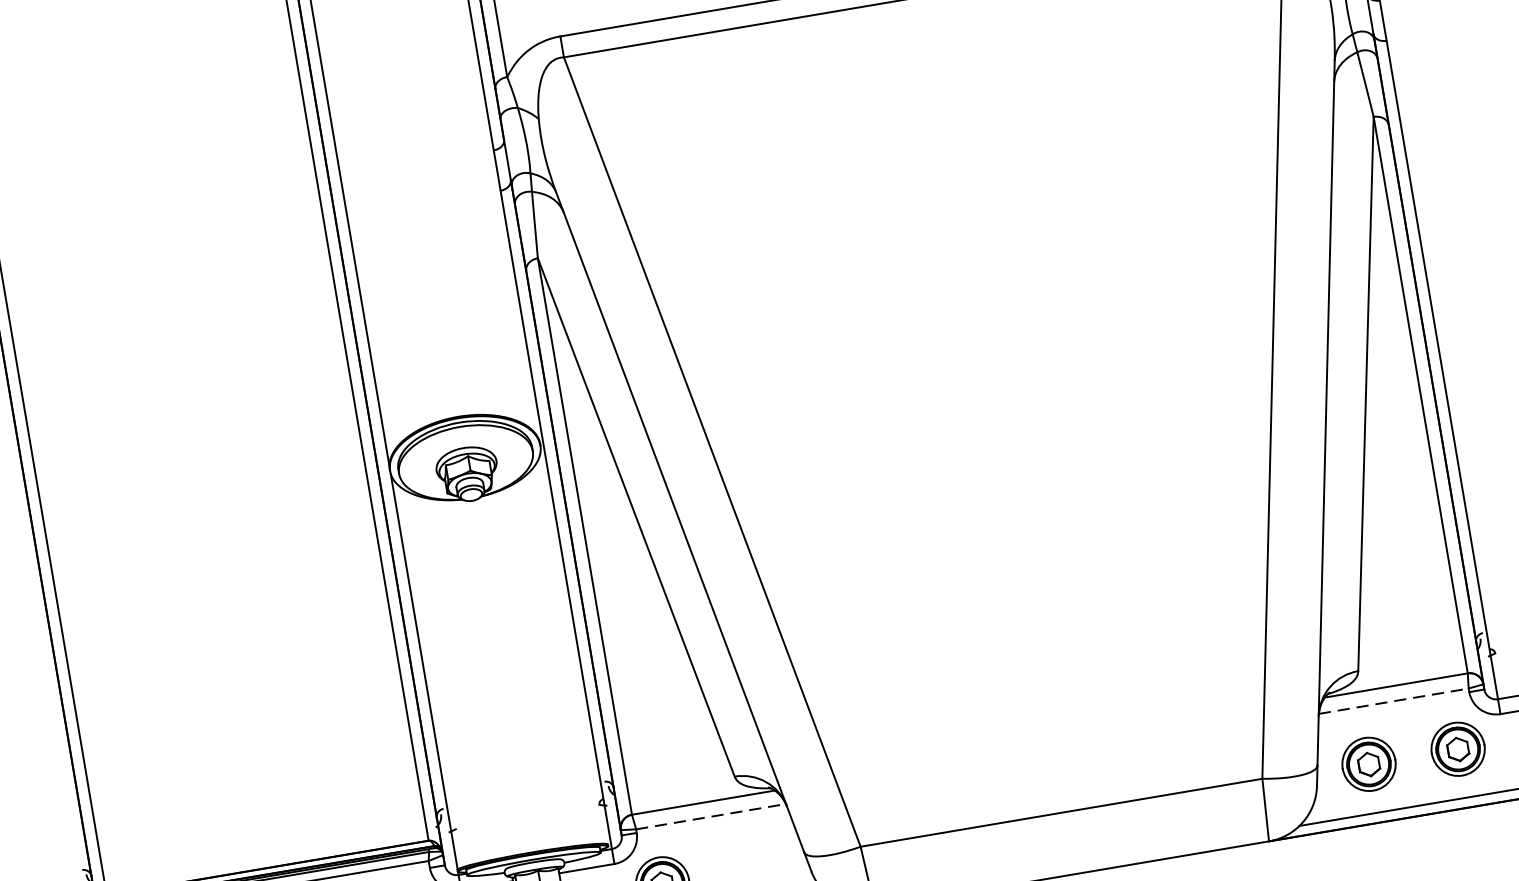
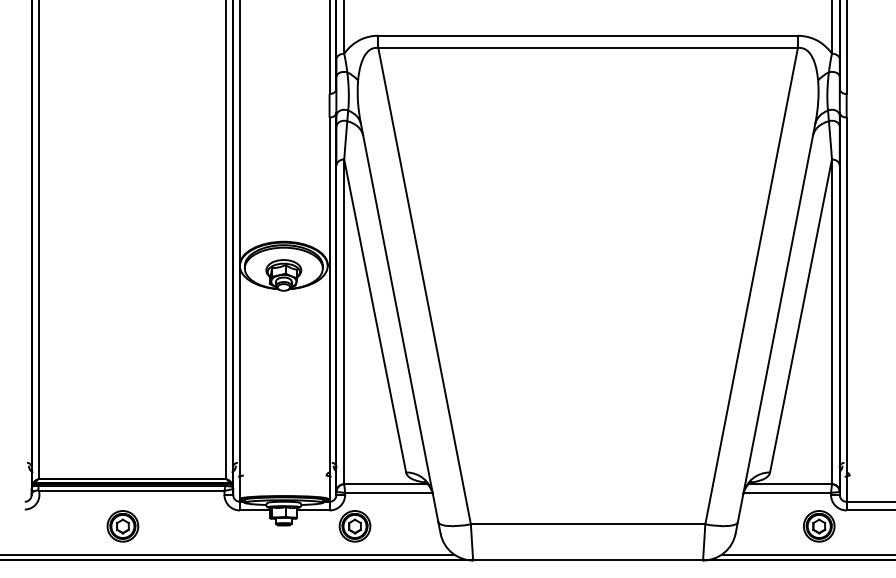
line: (1393, 700) -> (787, 492), dashed -> solid
part: (1369, 764) -> (767, 526), removed
line: (710, 816) -> (388, 492), dashed -> solid

